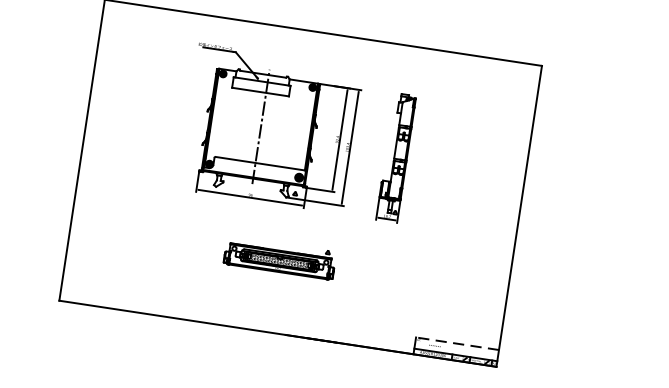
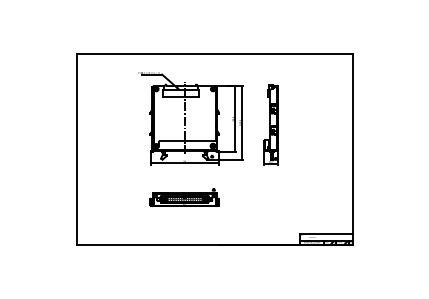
part: (279, 257) -> (184, 197), moved
line: (456, 342) -> (325, 233), dashed -> solid

